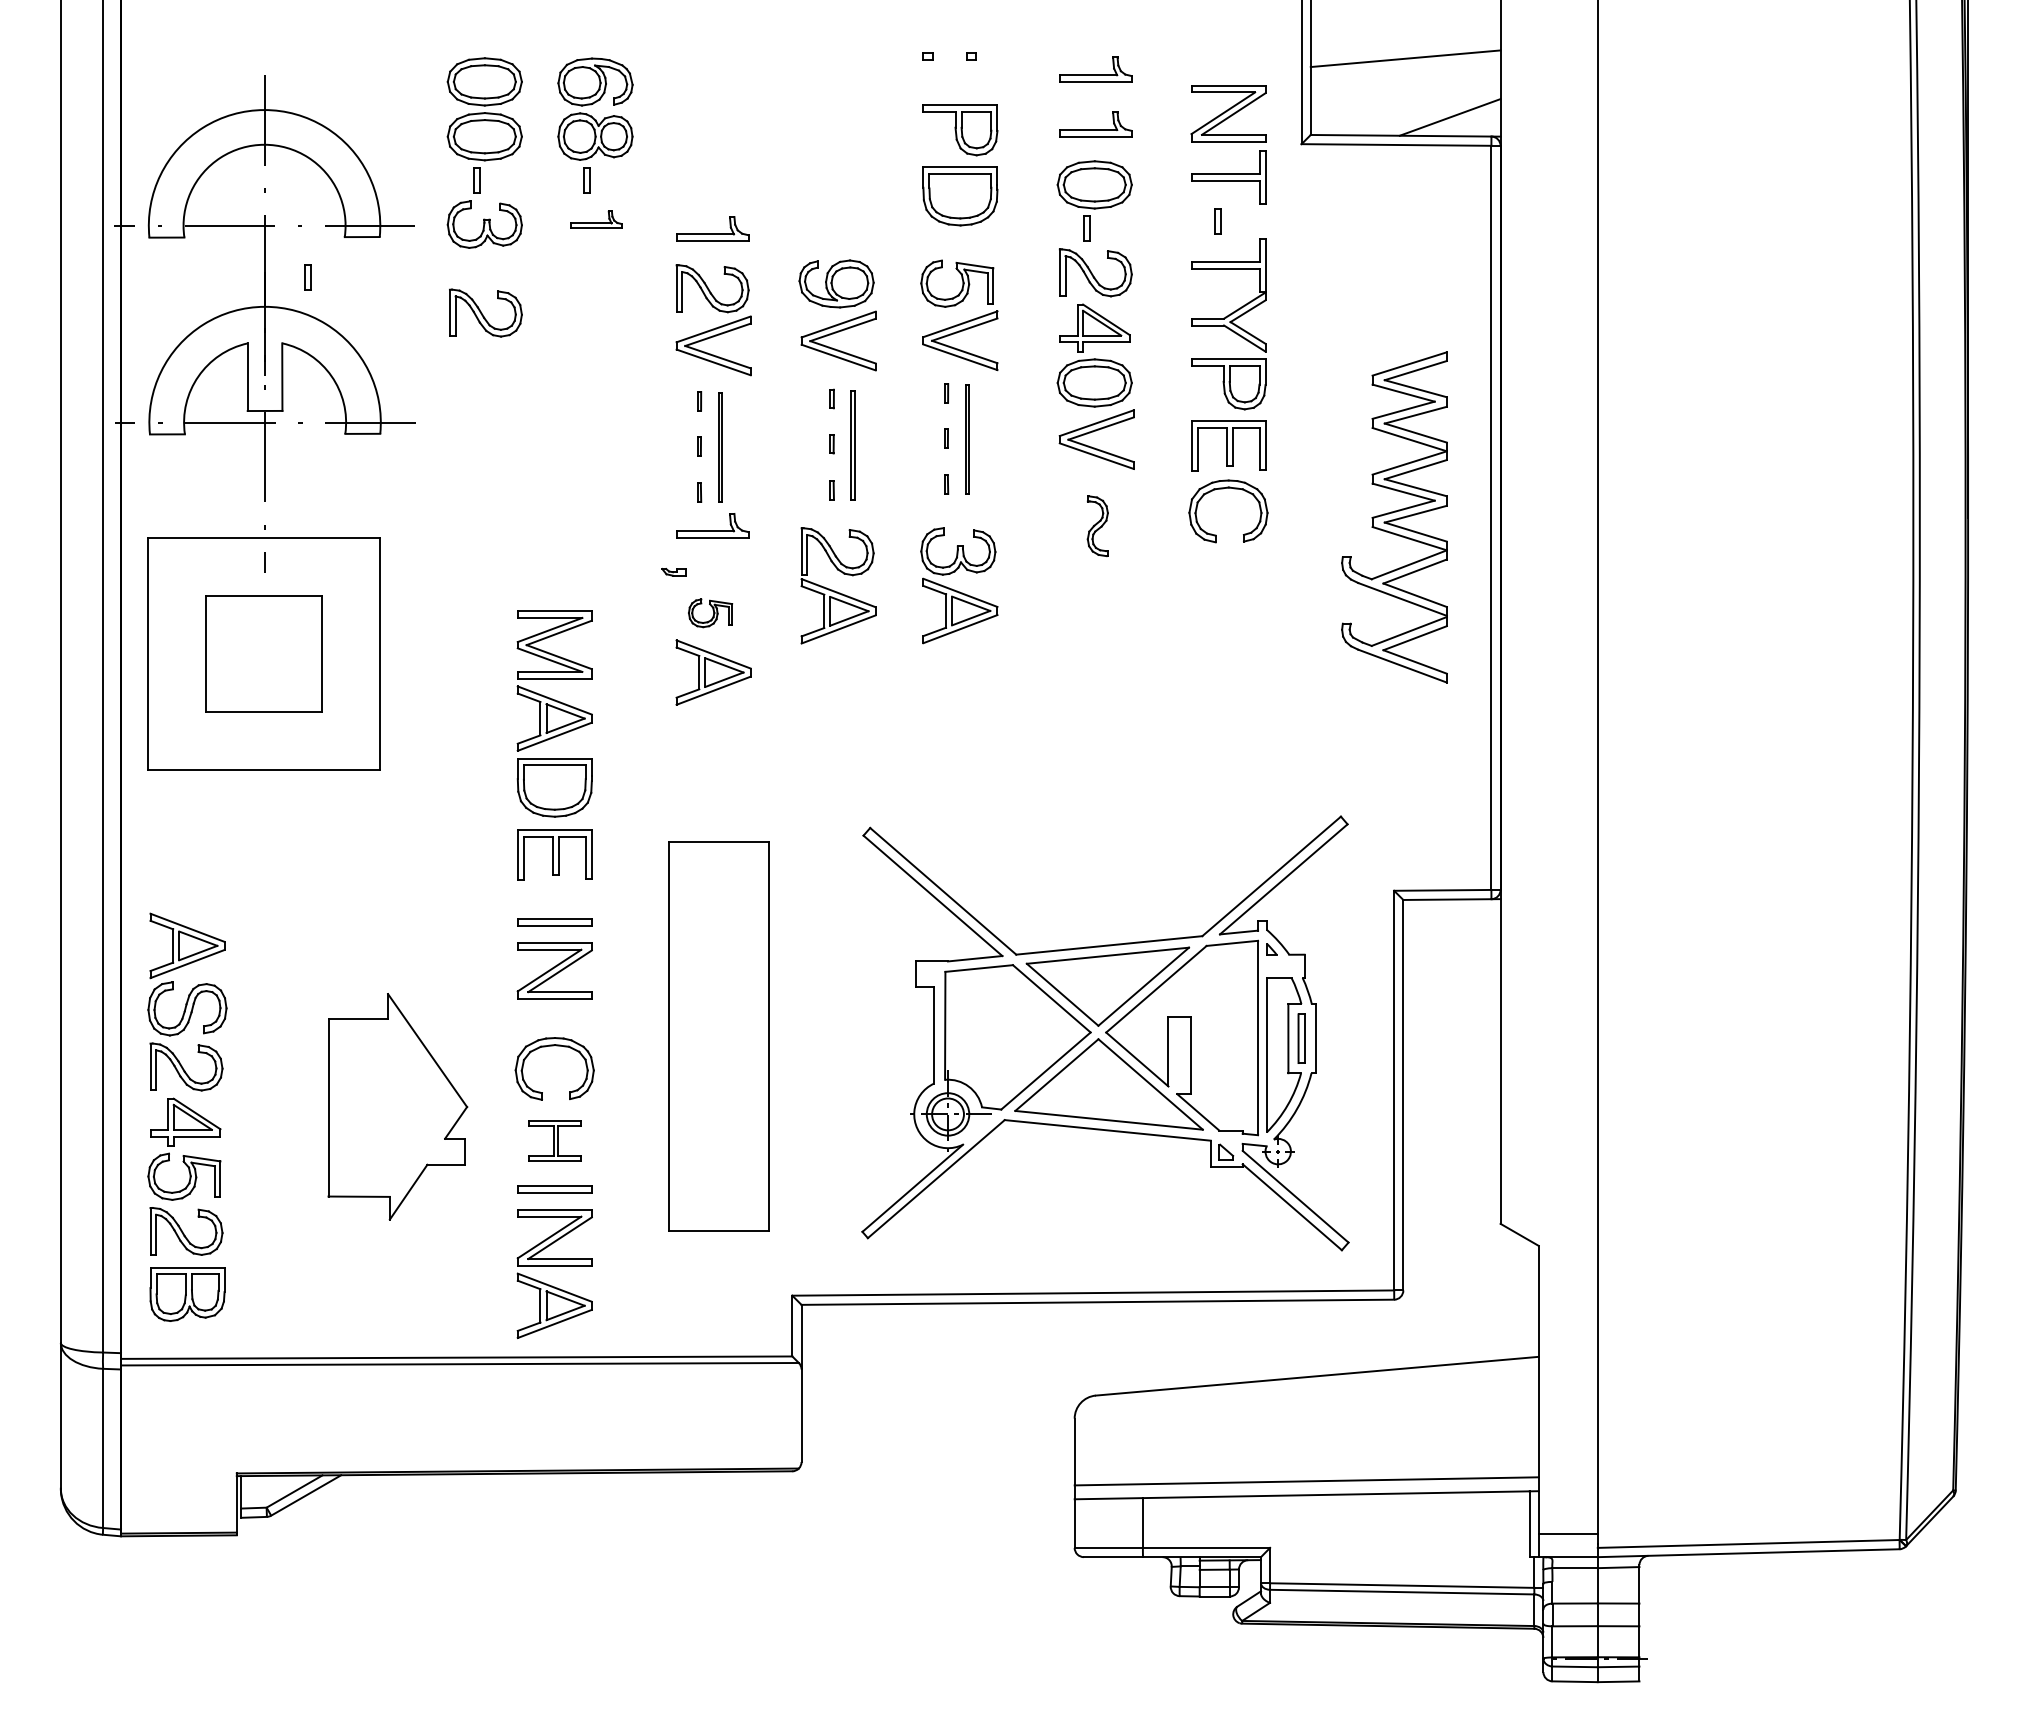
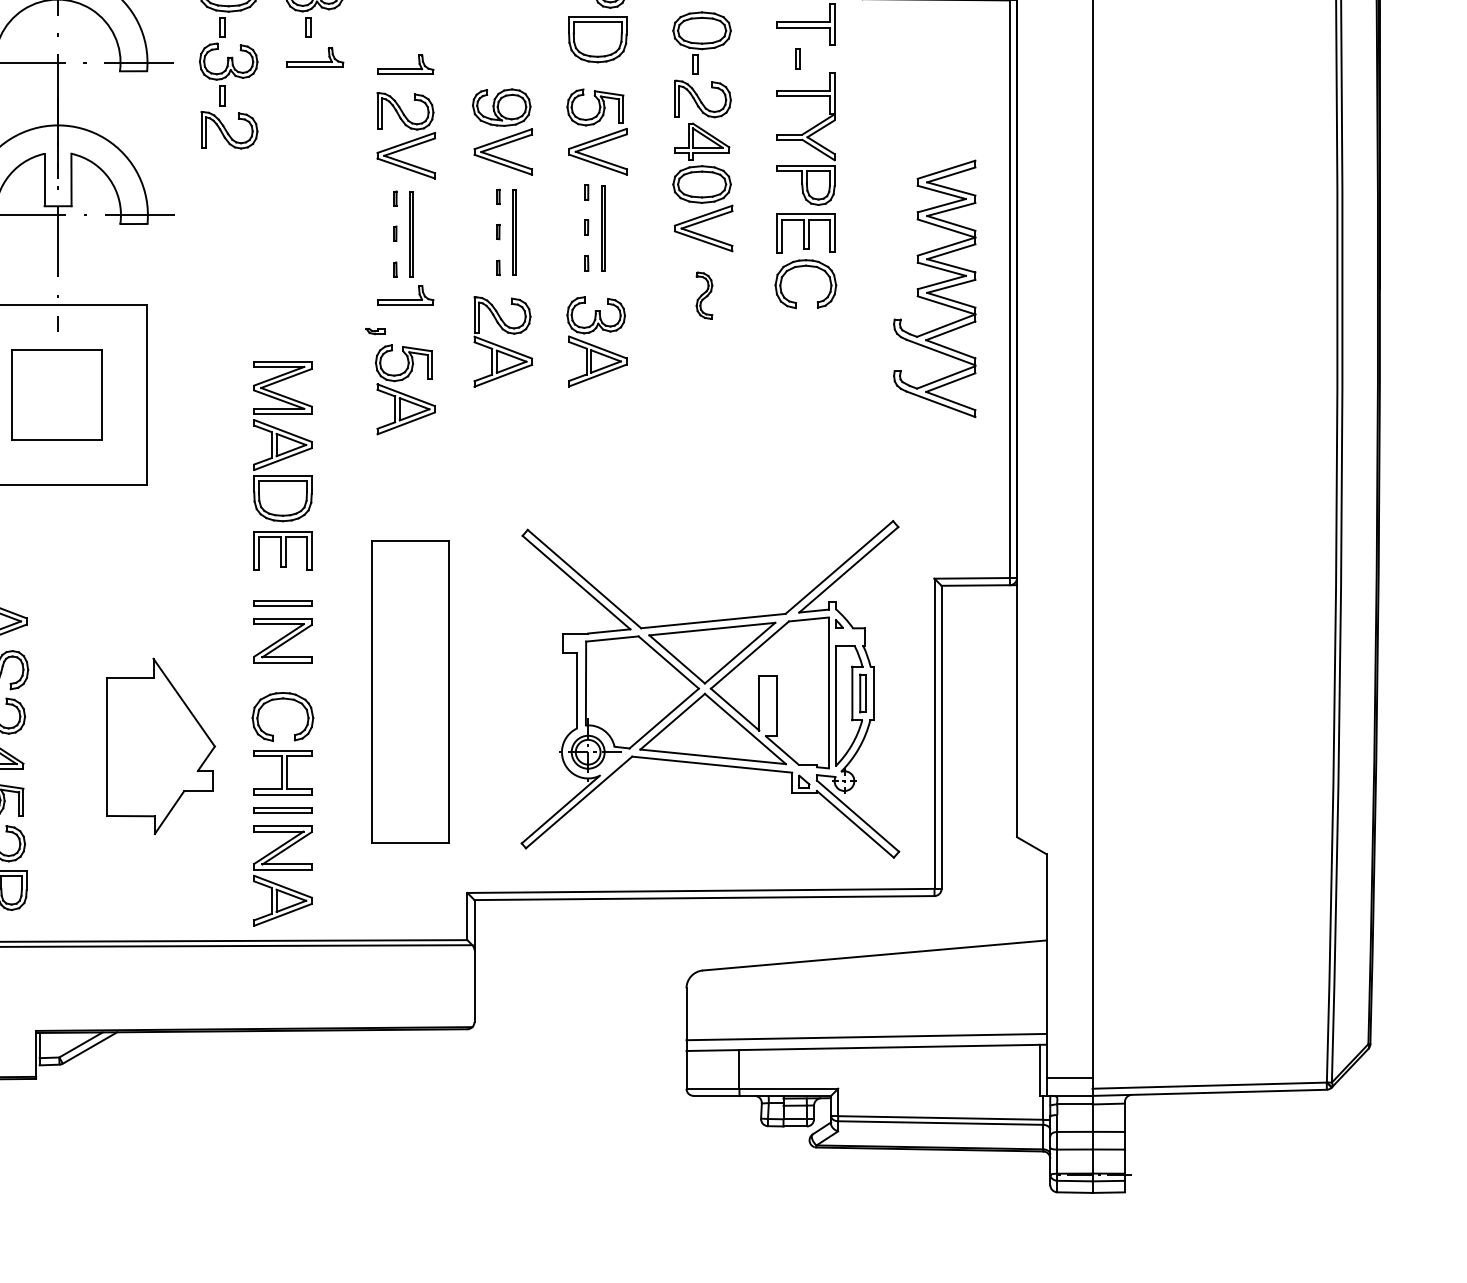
part: (596, 219) -> (315, 57), size x1.43
part: (307, 277) -> (222, 96), moved
part: (710, 613) -> (403, 363), size x1.67
part: (554, 1140) -> (282, 772), size x1.43

